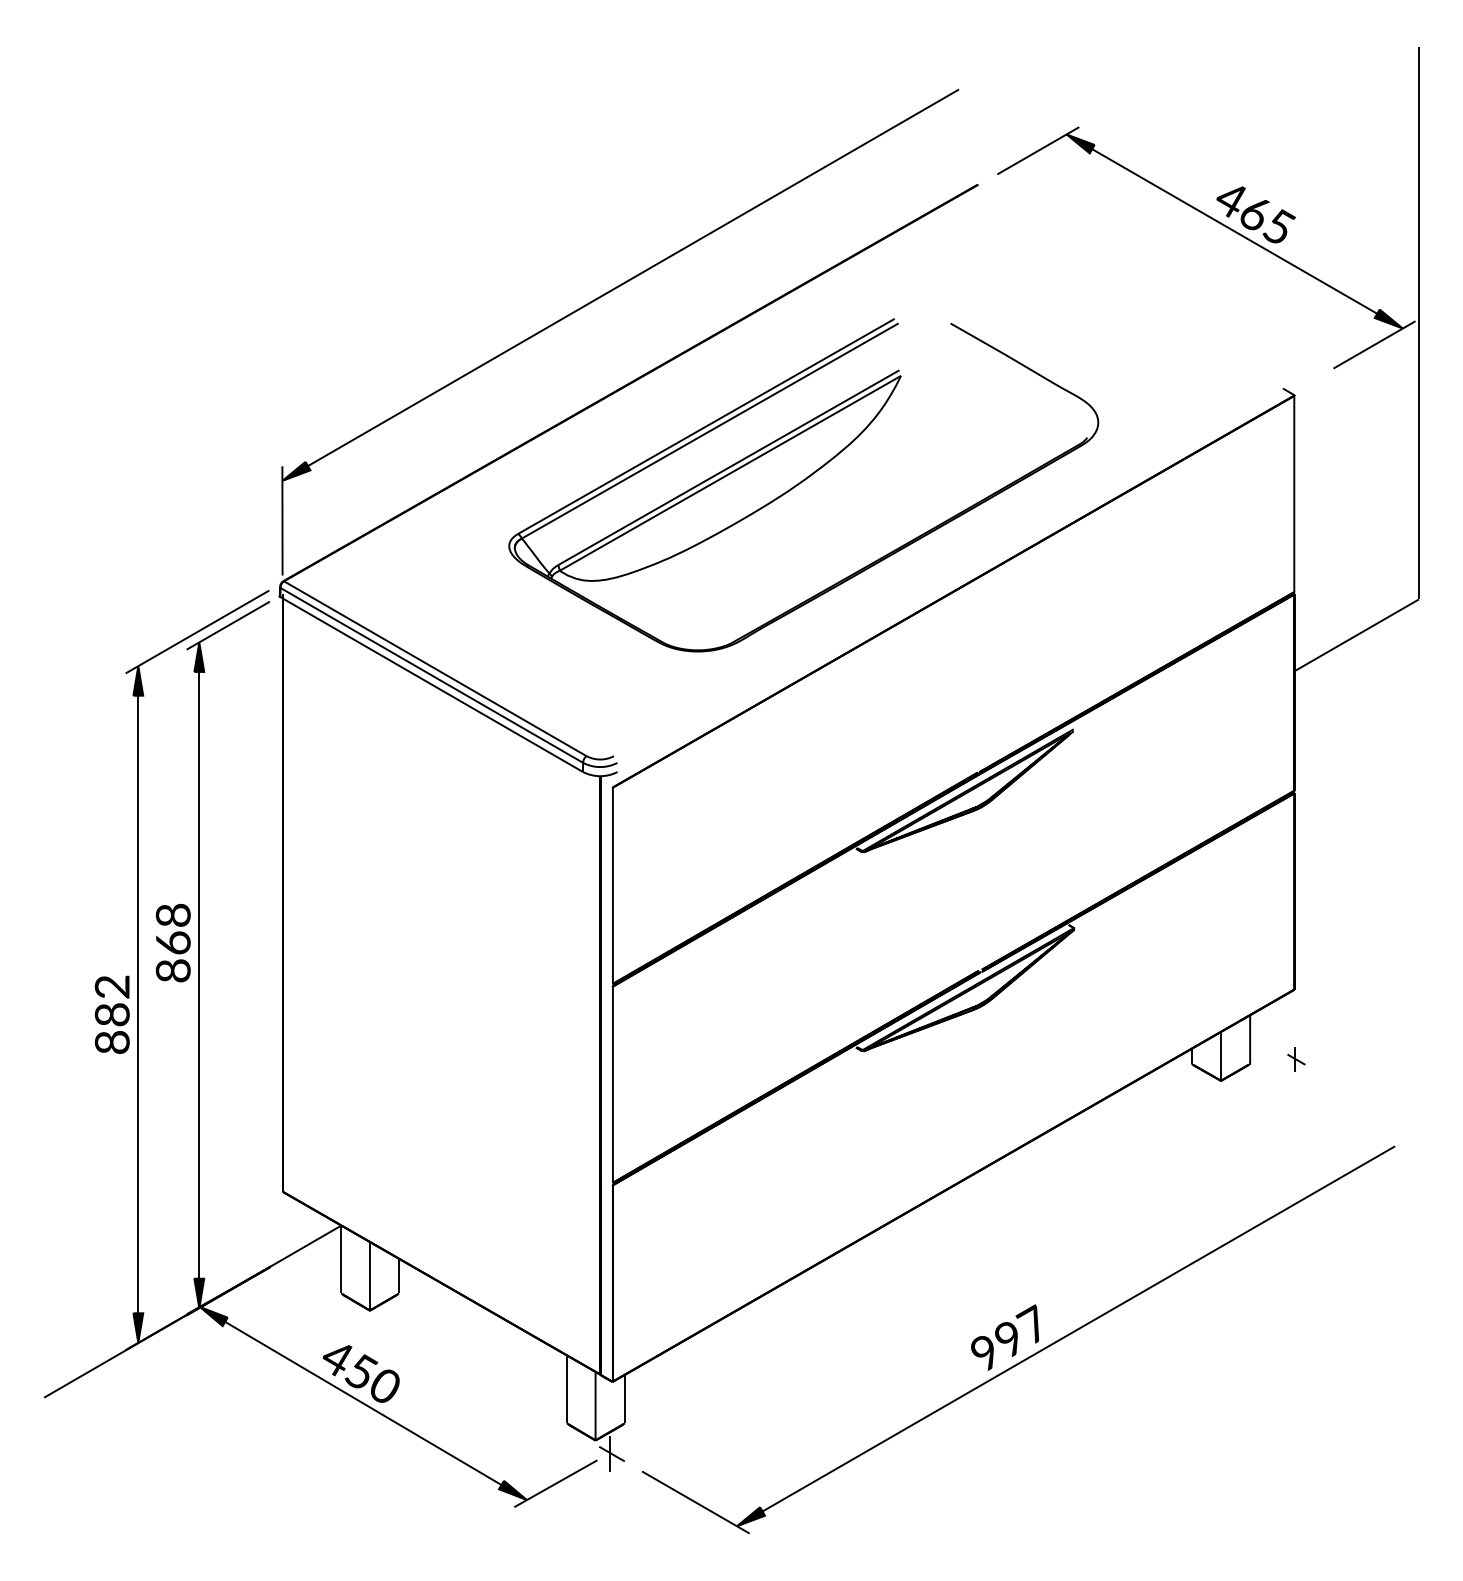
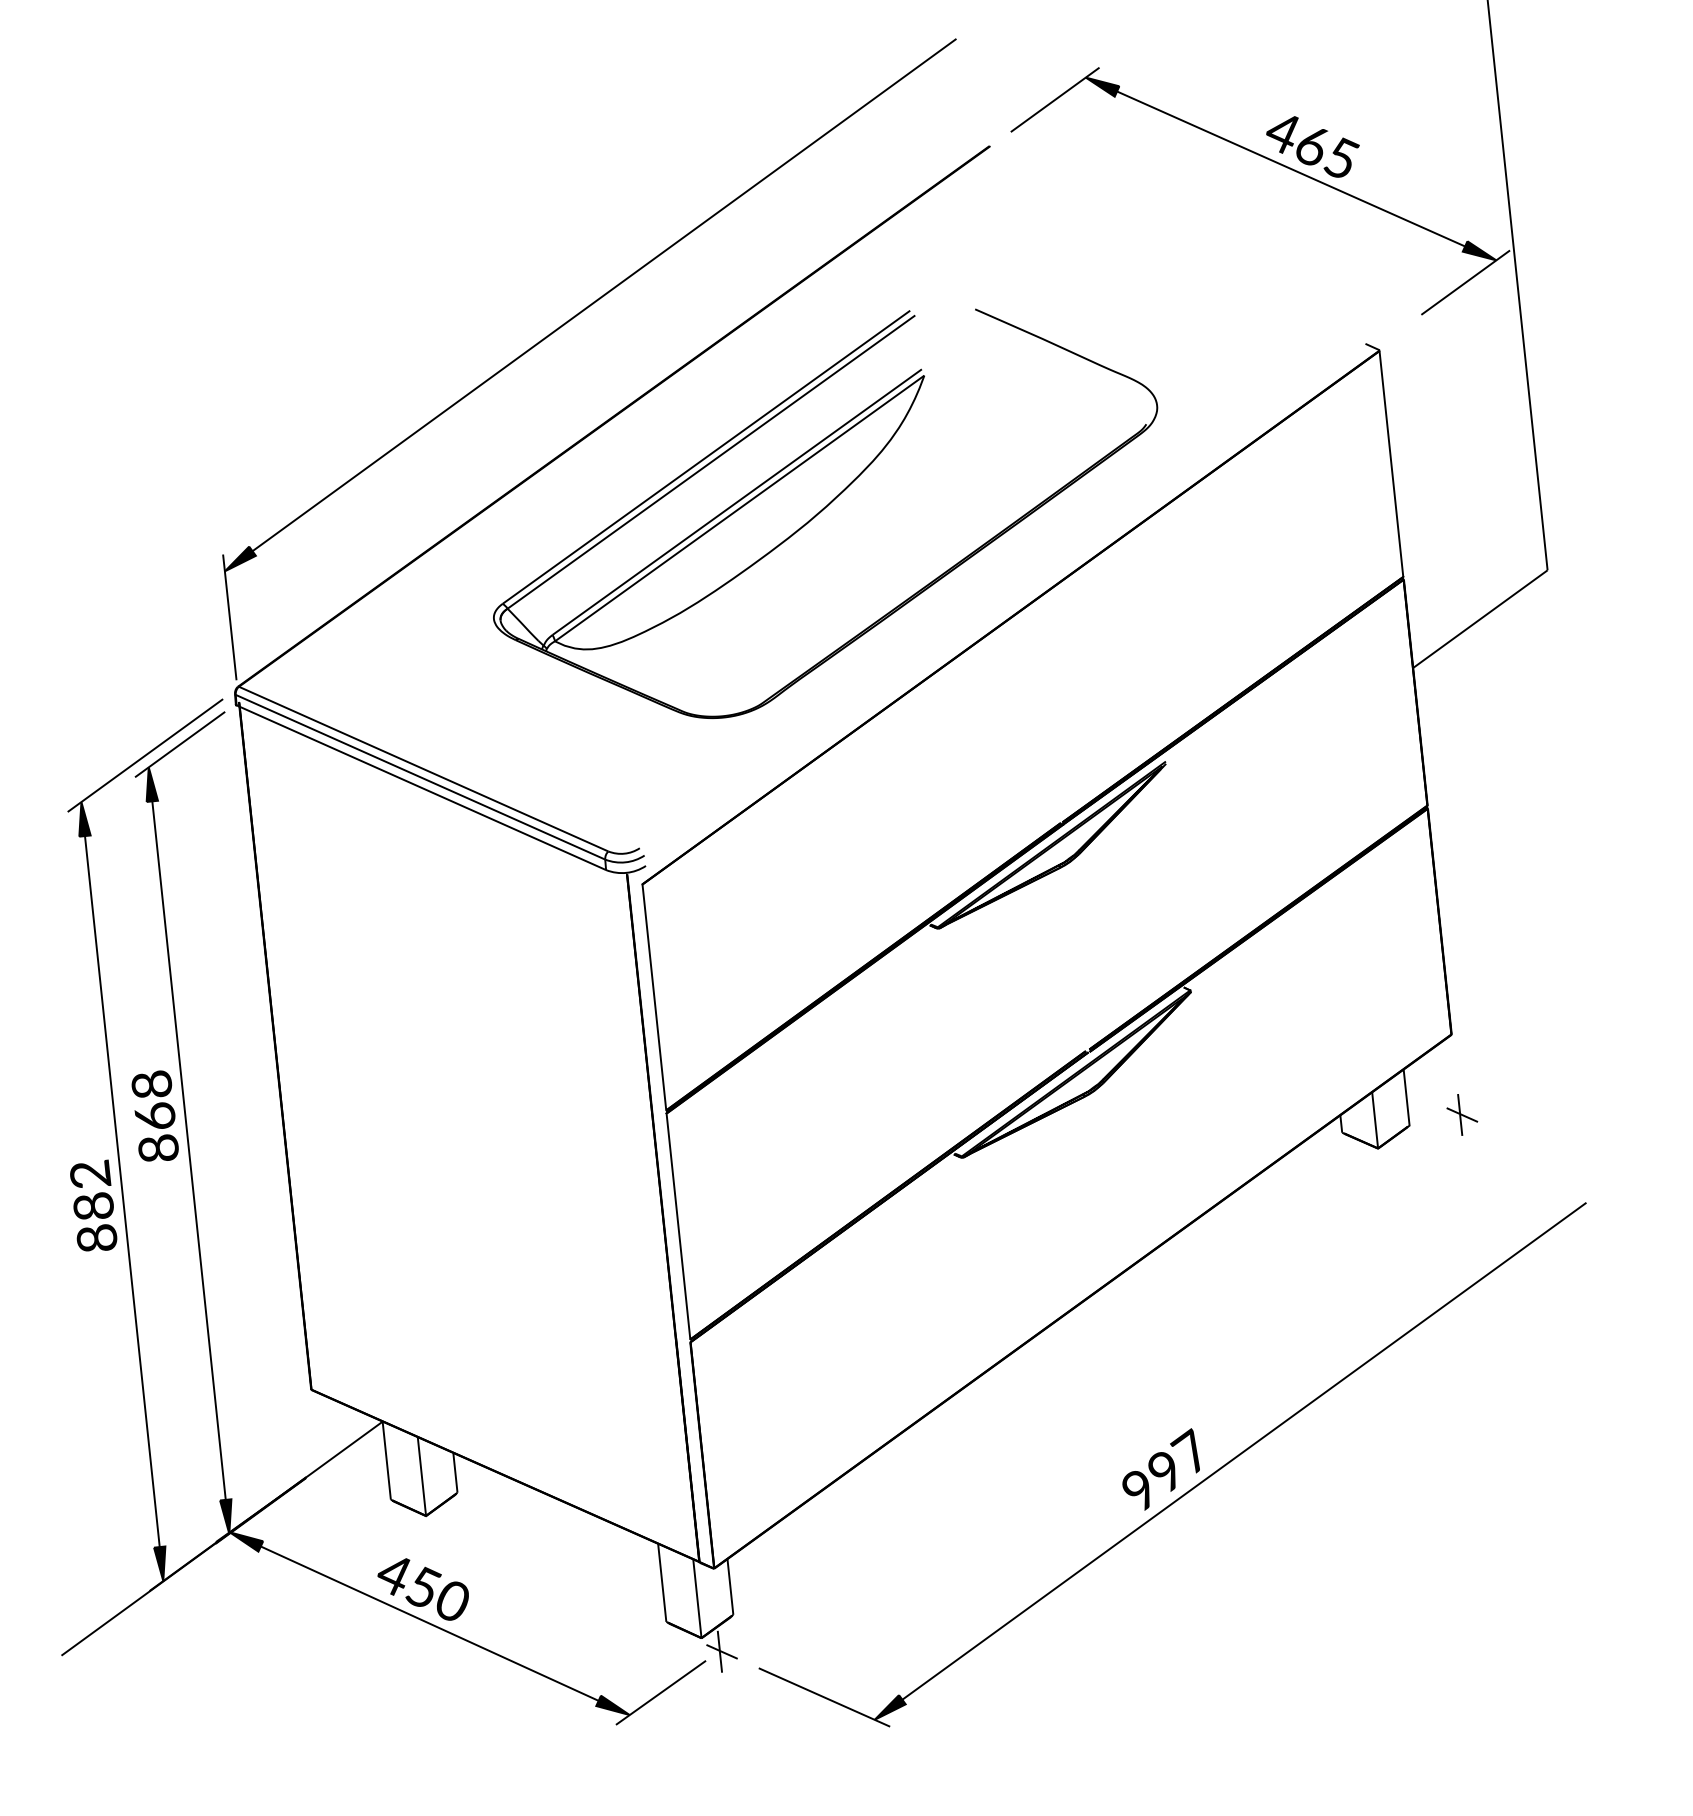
part: (1296, 1059) -> (1462, 1114), size x1.43

